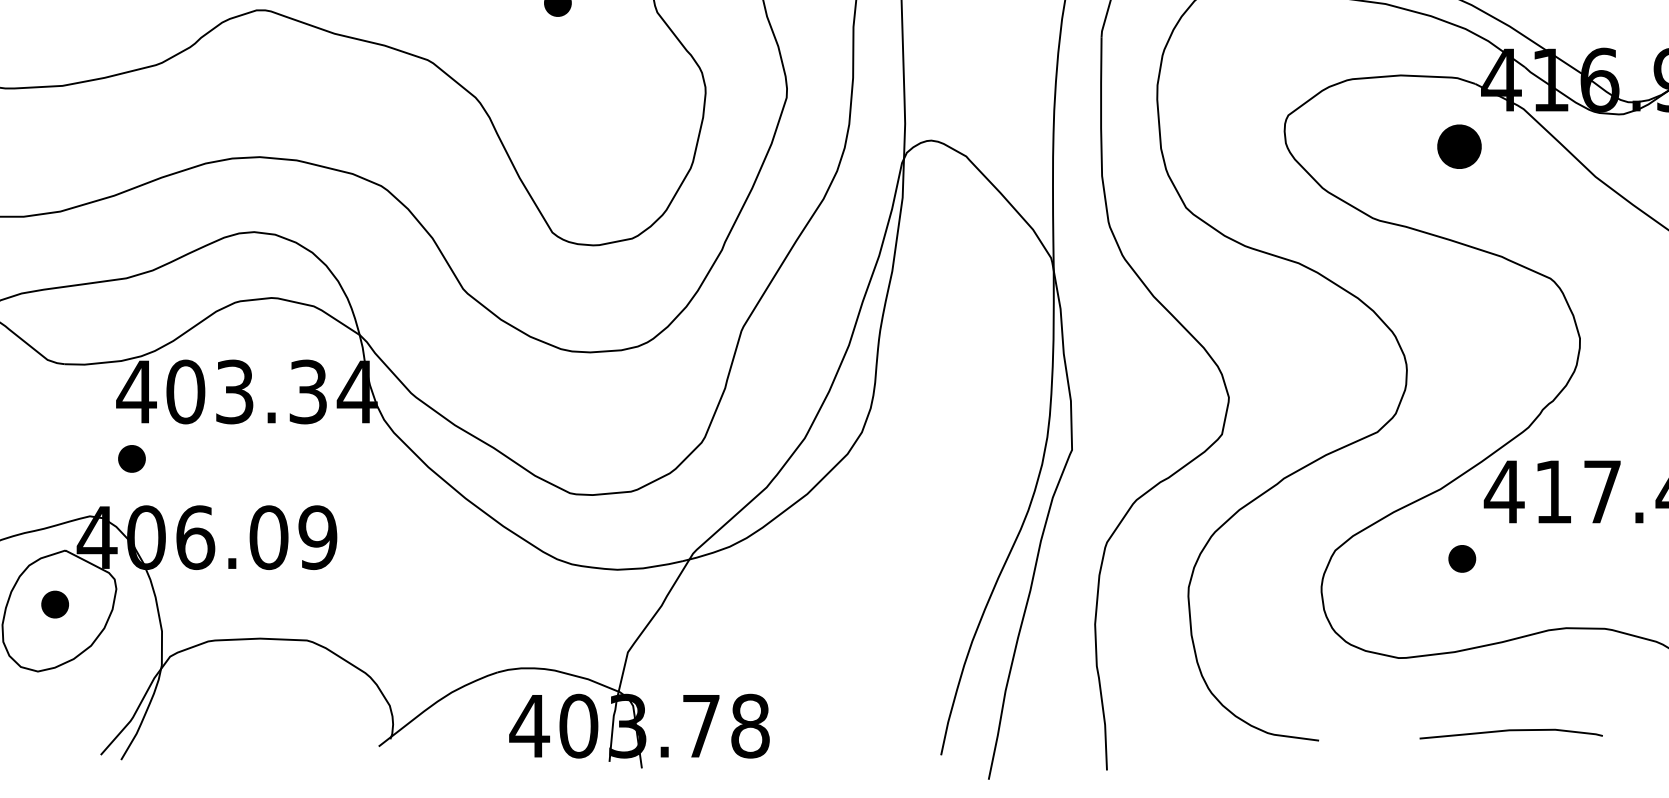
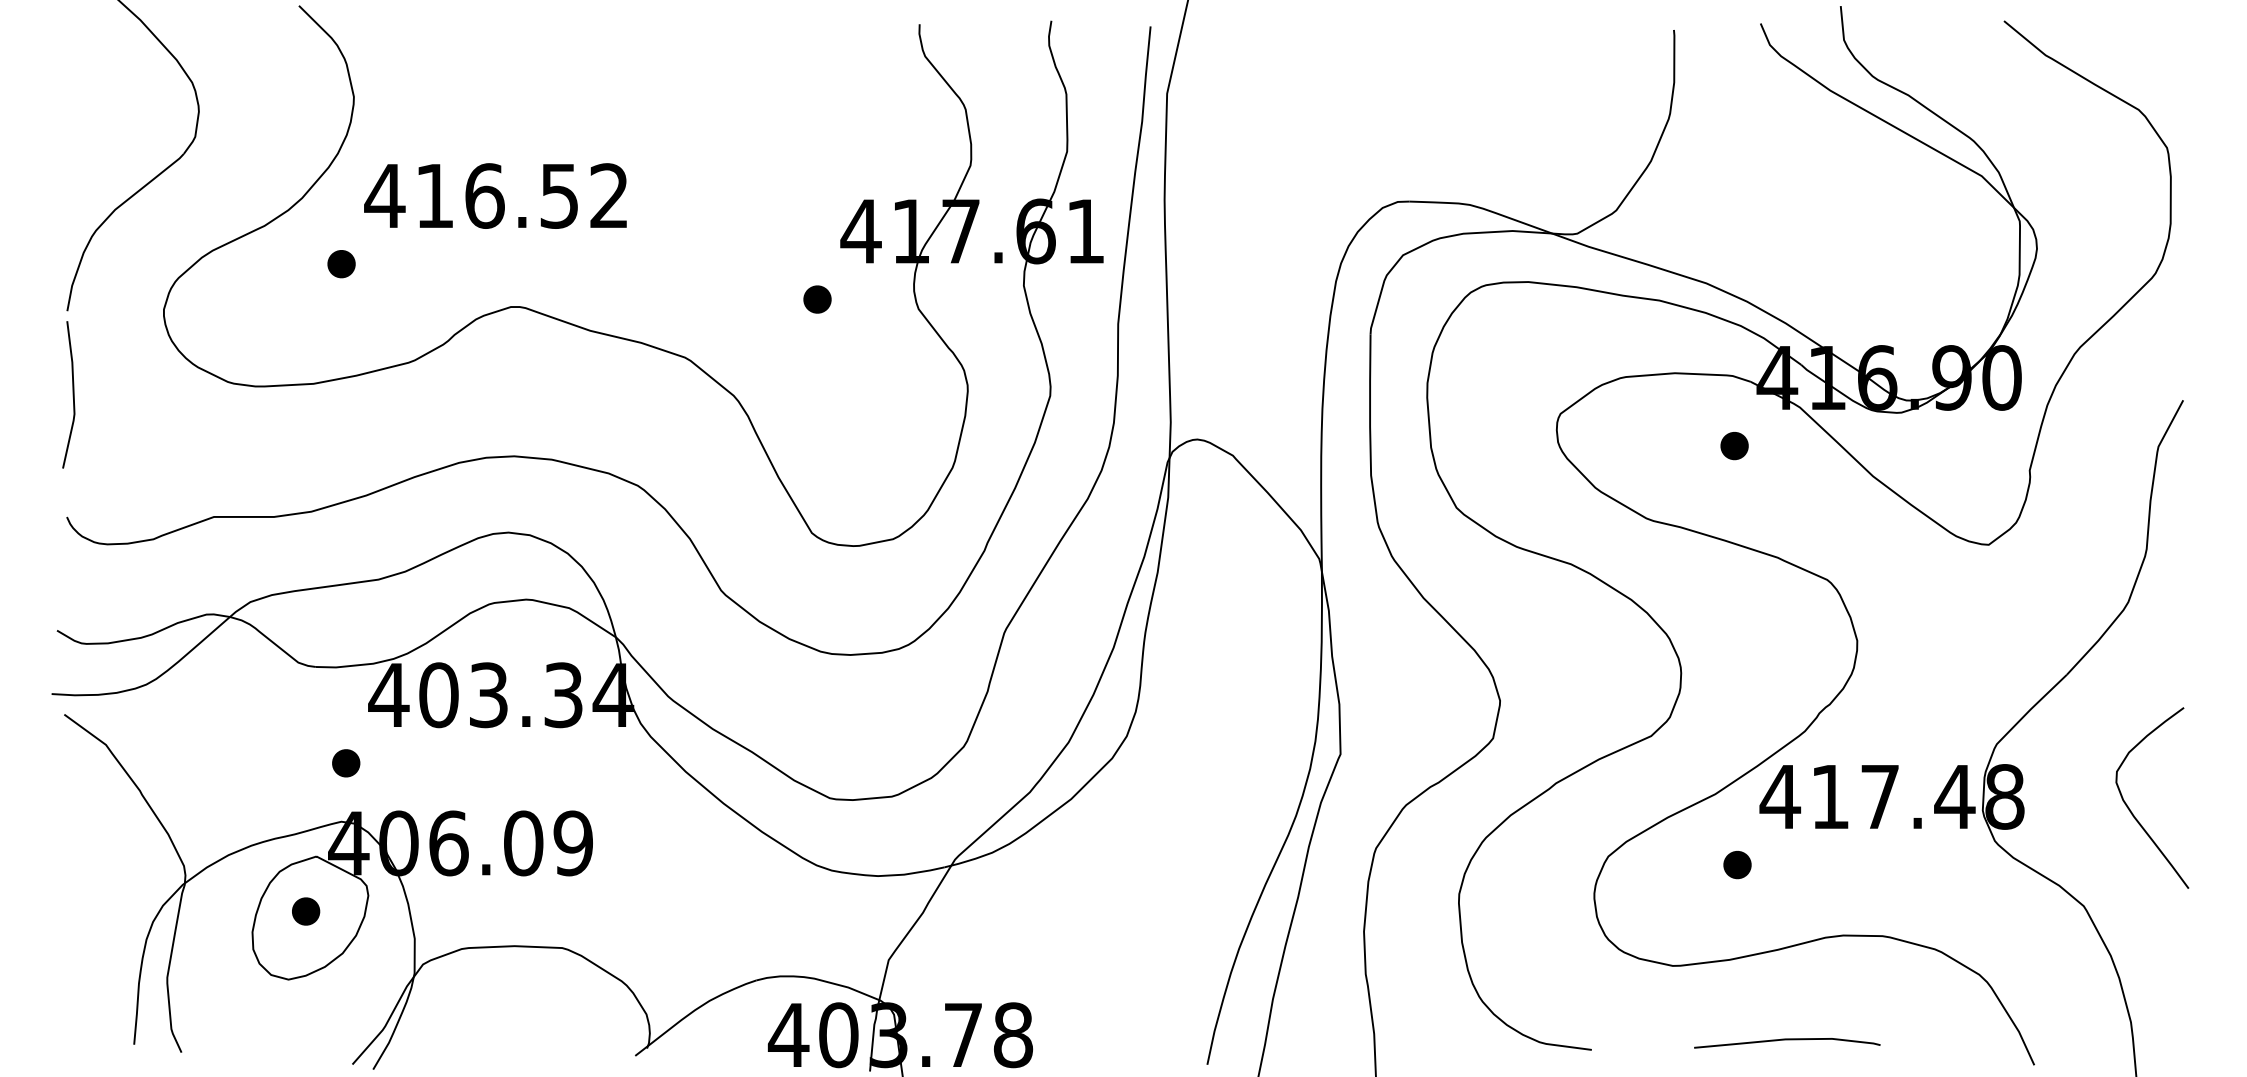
part: (1459, 147) -> (1734, 446), size x0.62
part: (132, 459) -> (346, 763), moved

